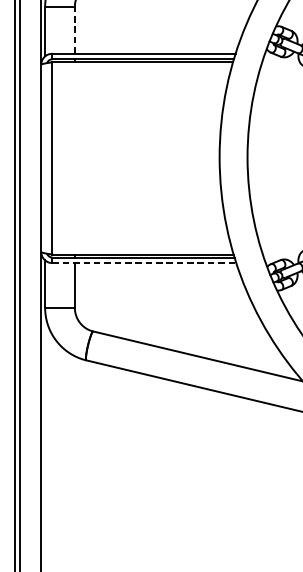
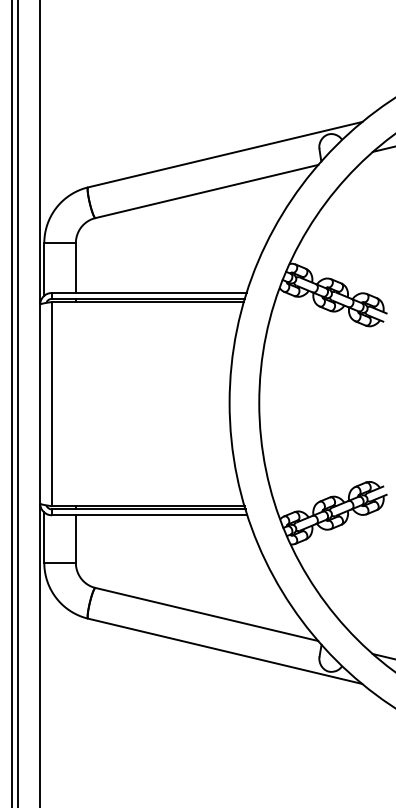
line: (74, 30) -> (75, 268), dashed -> solid
line: (144, 263) -> (149, 515), dashed -> solid

